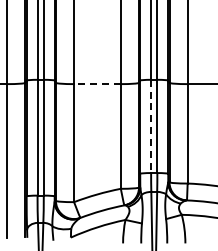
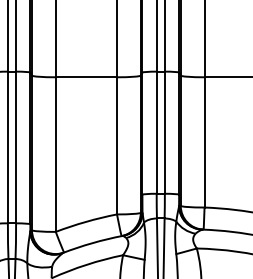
line: (96, 84) -> (85, 77), dashed -> solid
line: (151, 126) -> (157, 132), dashed -> solid

